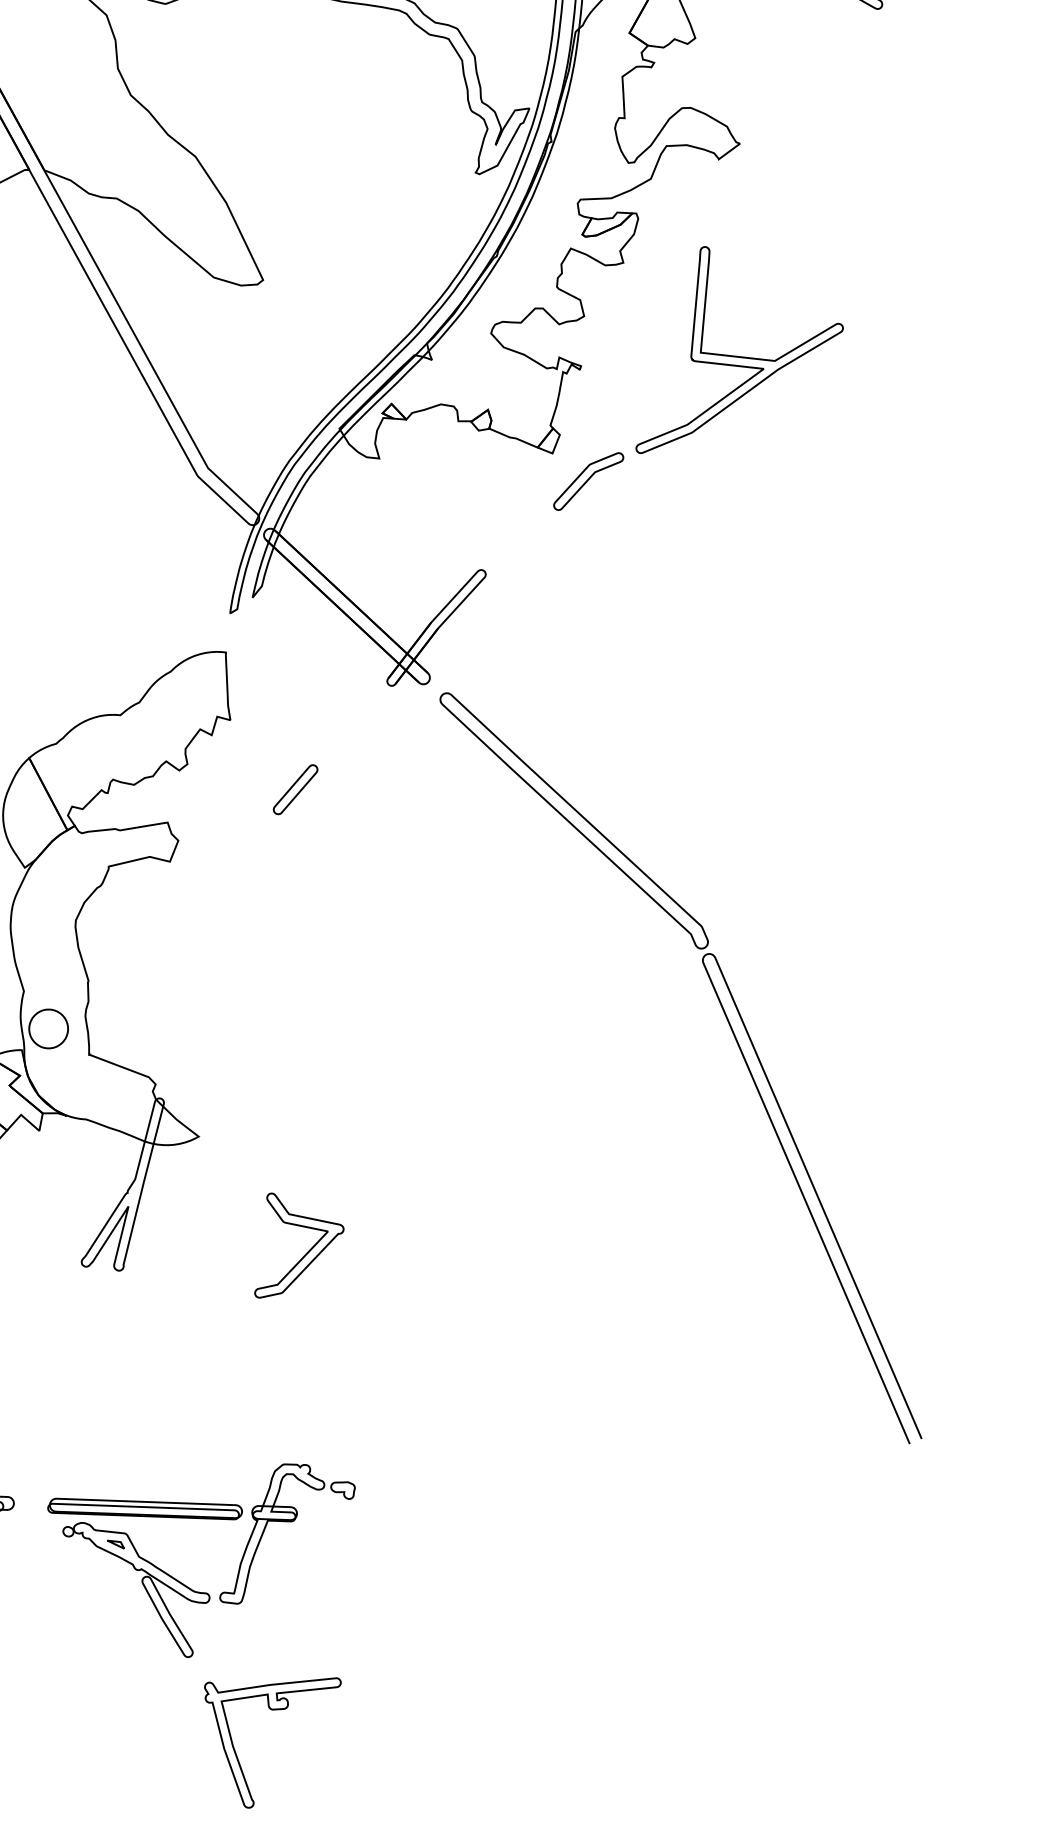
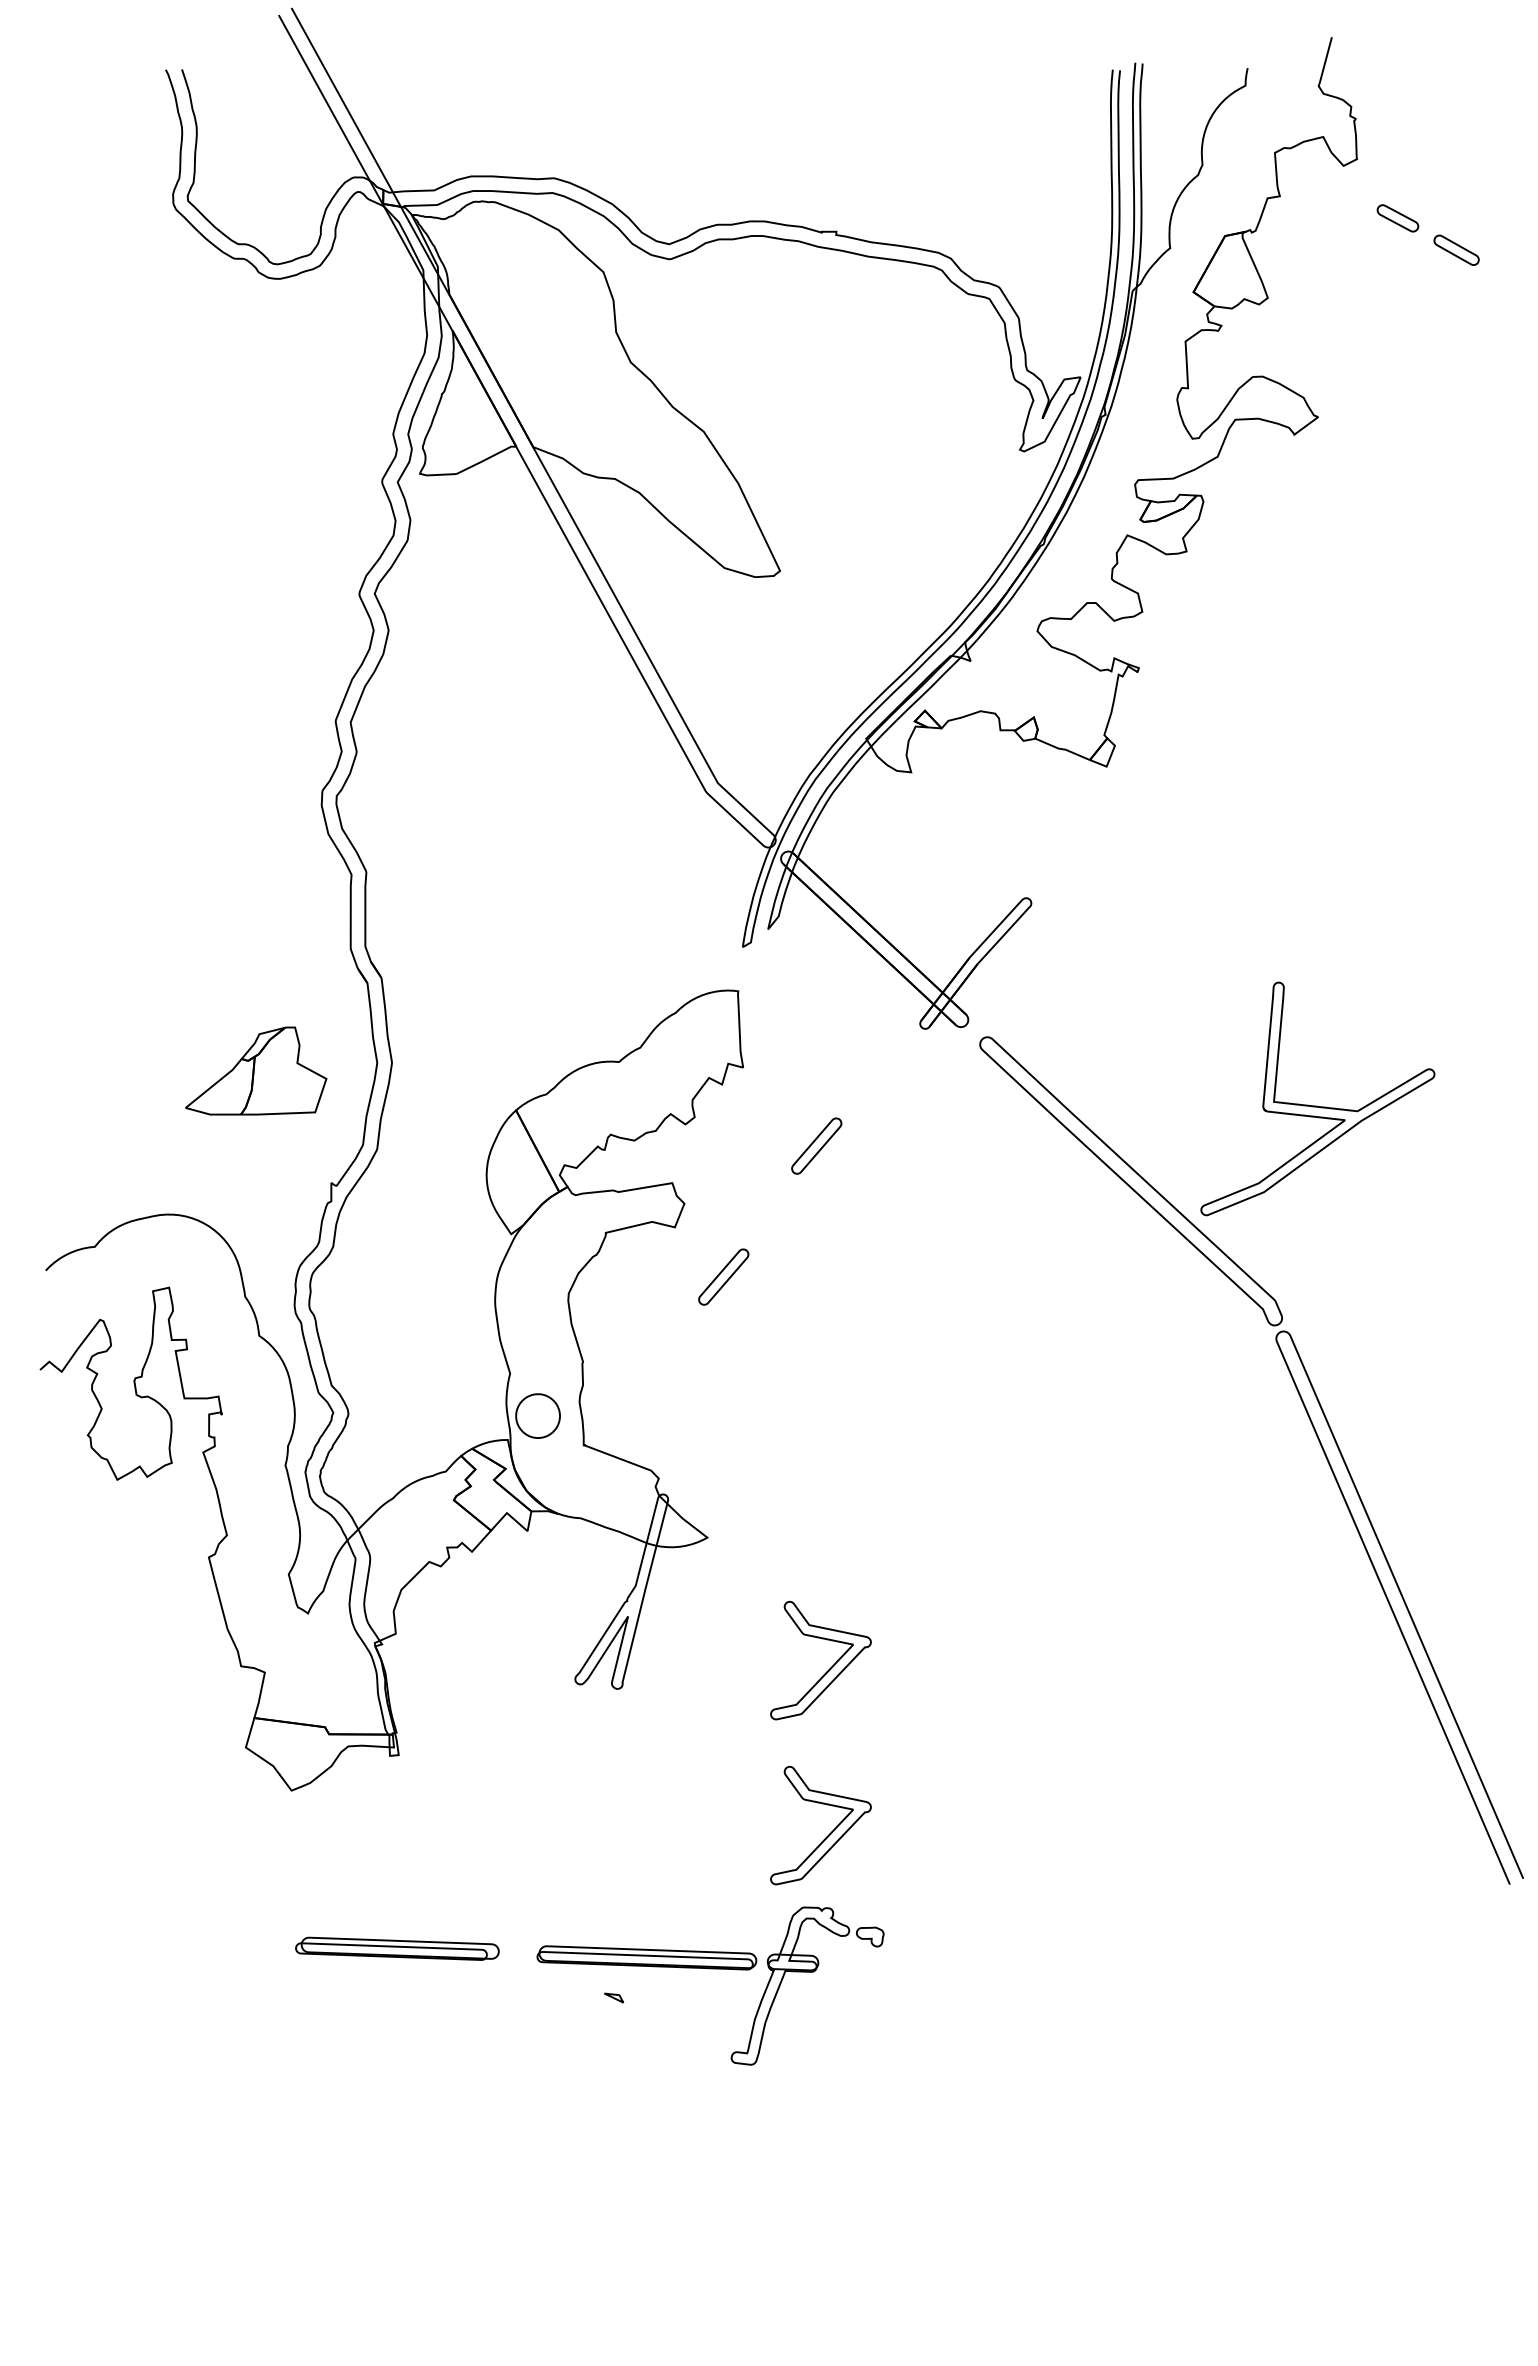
part: (739, 355) -> (1317, 1105), moved
part: (588, 481) -> (1147, 798), removed
part: (212, 905) -> (723, 1276), added
part: (306, 1398) -> (829, 1833), added
part: (142, 1585) -> (644, 2044), removed
part: (272, 1710) -> (790, 2185), removed

